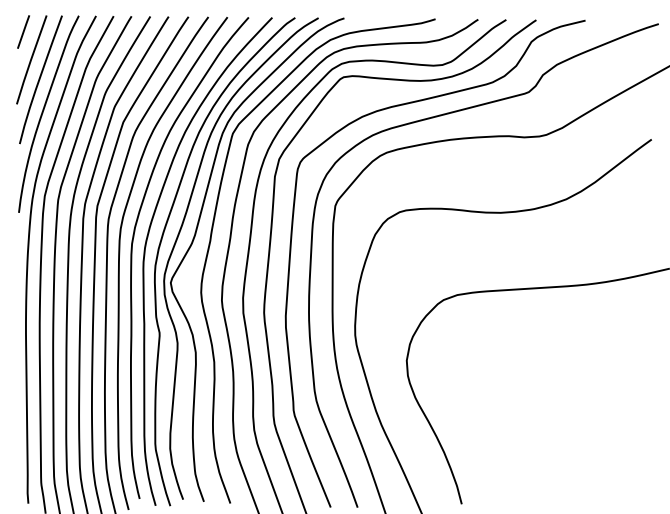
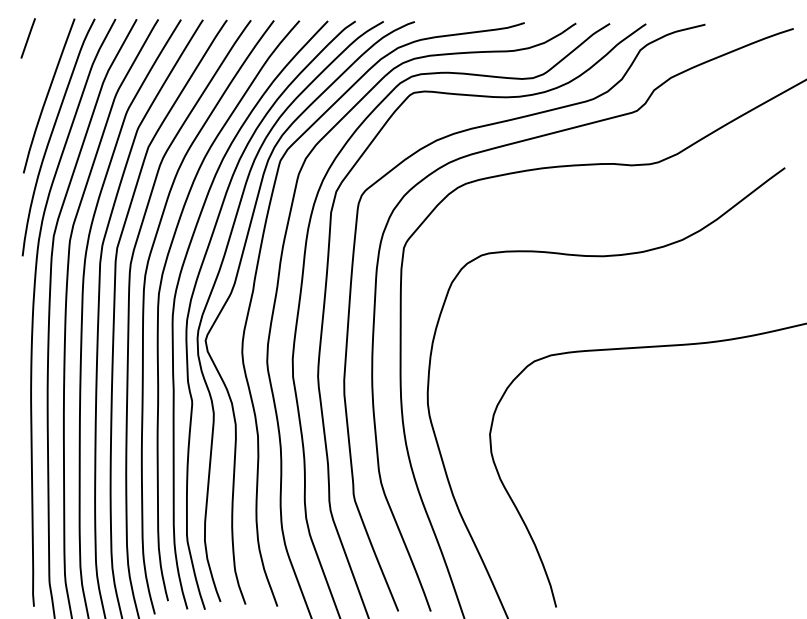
line: (31, 59) -> (37, 71), removed

